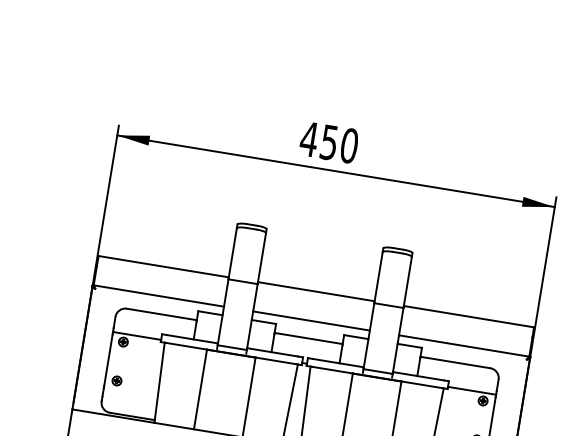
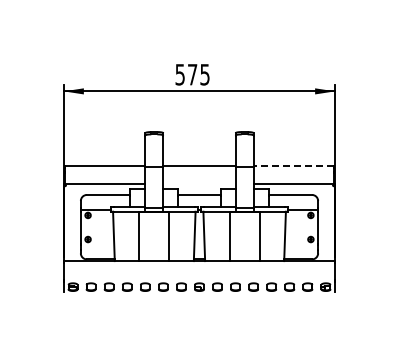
text: (329, 142) -> (192, 74), 450 -> 575
line: (468, 315) -> (293, 165), solid -> dashed
line: (311, 321) -> (199, 184), removed

